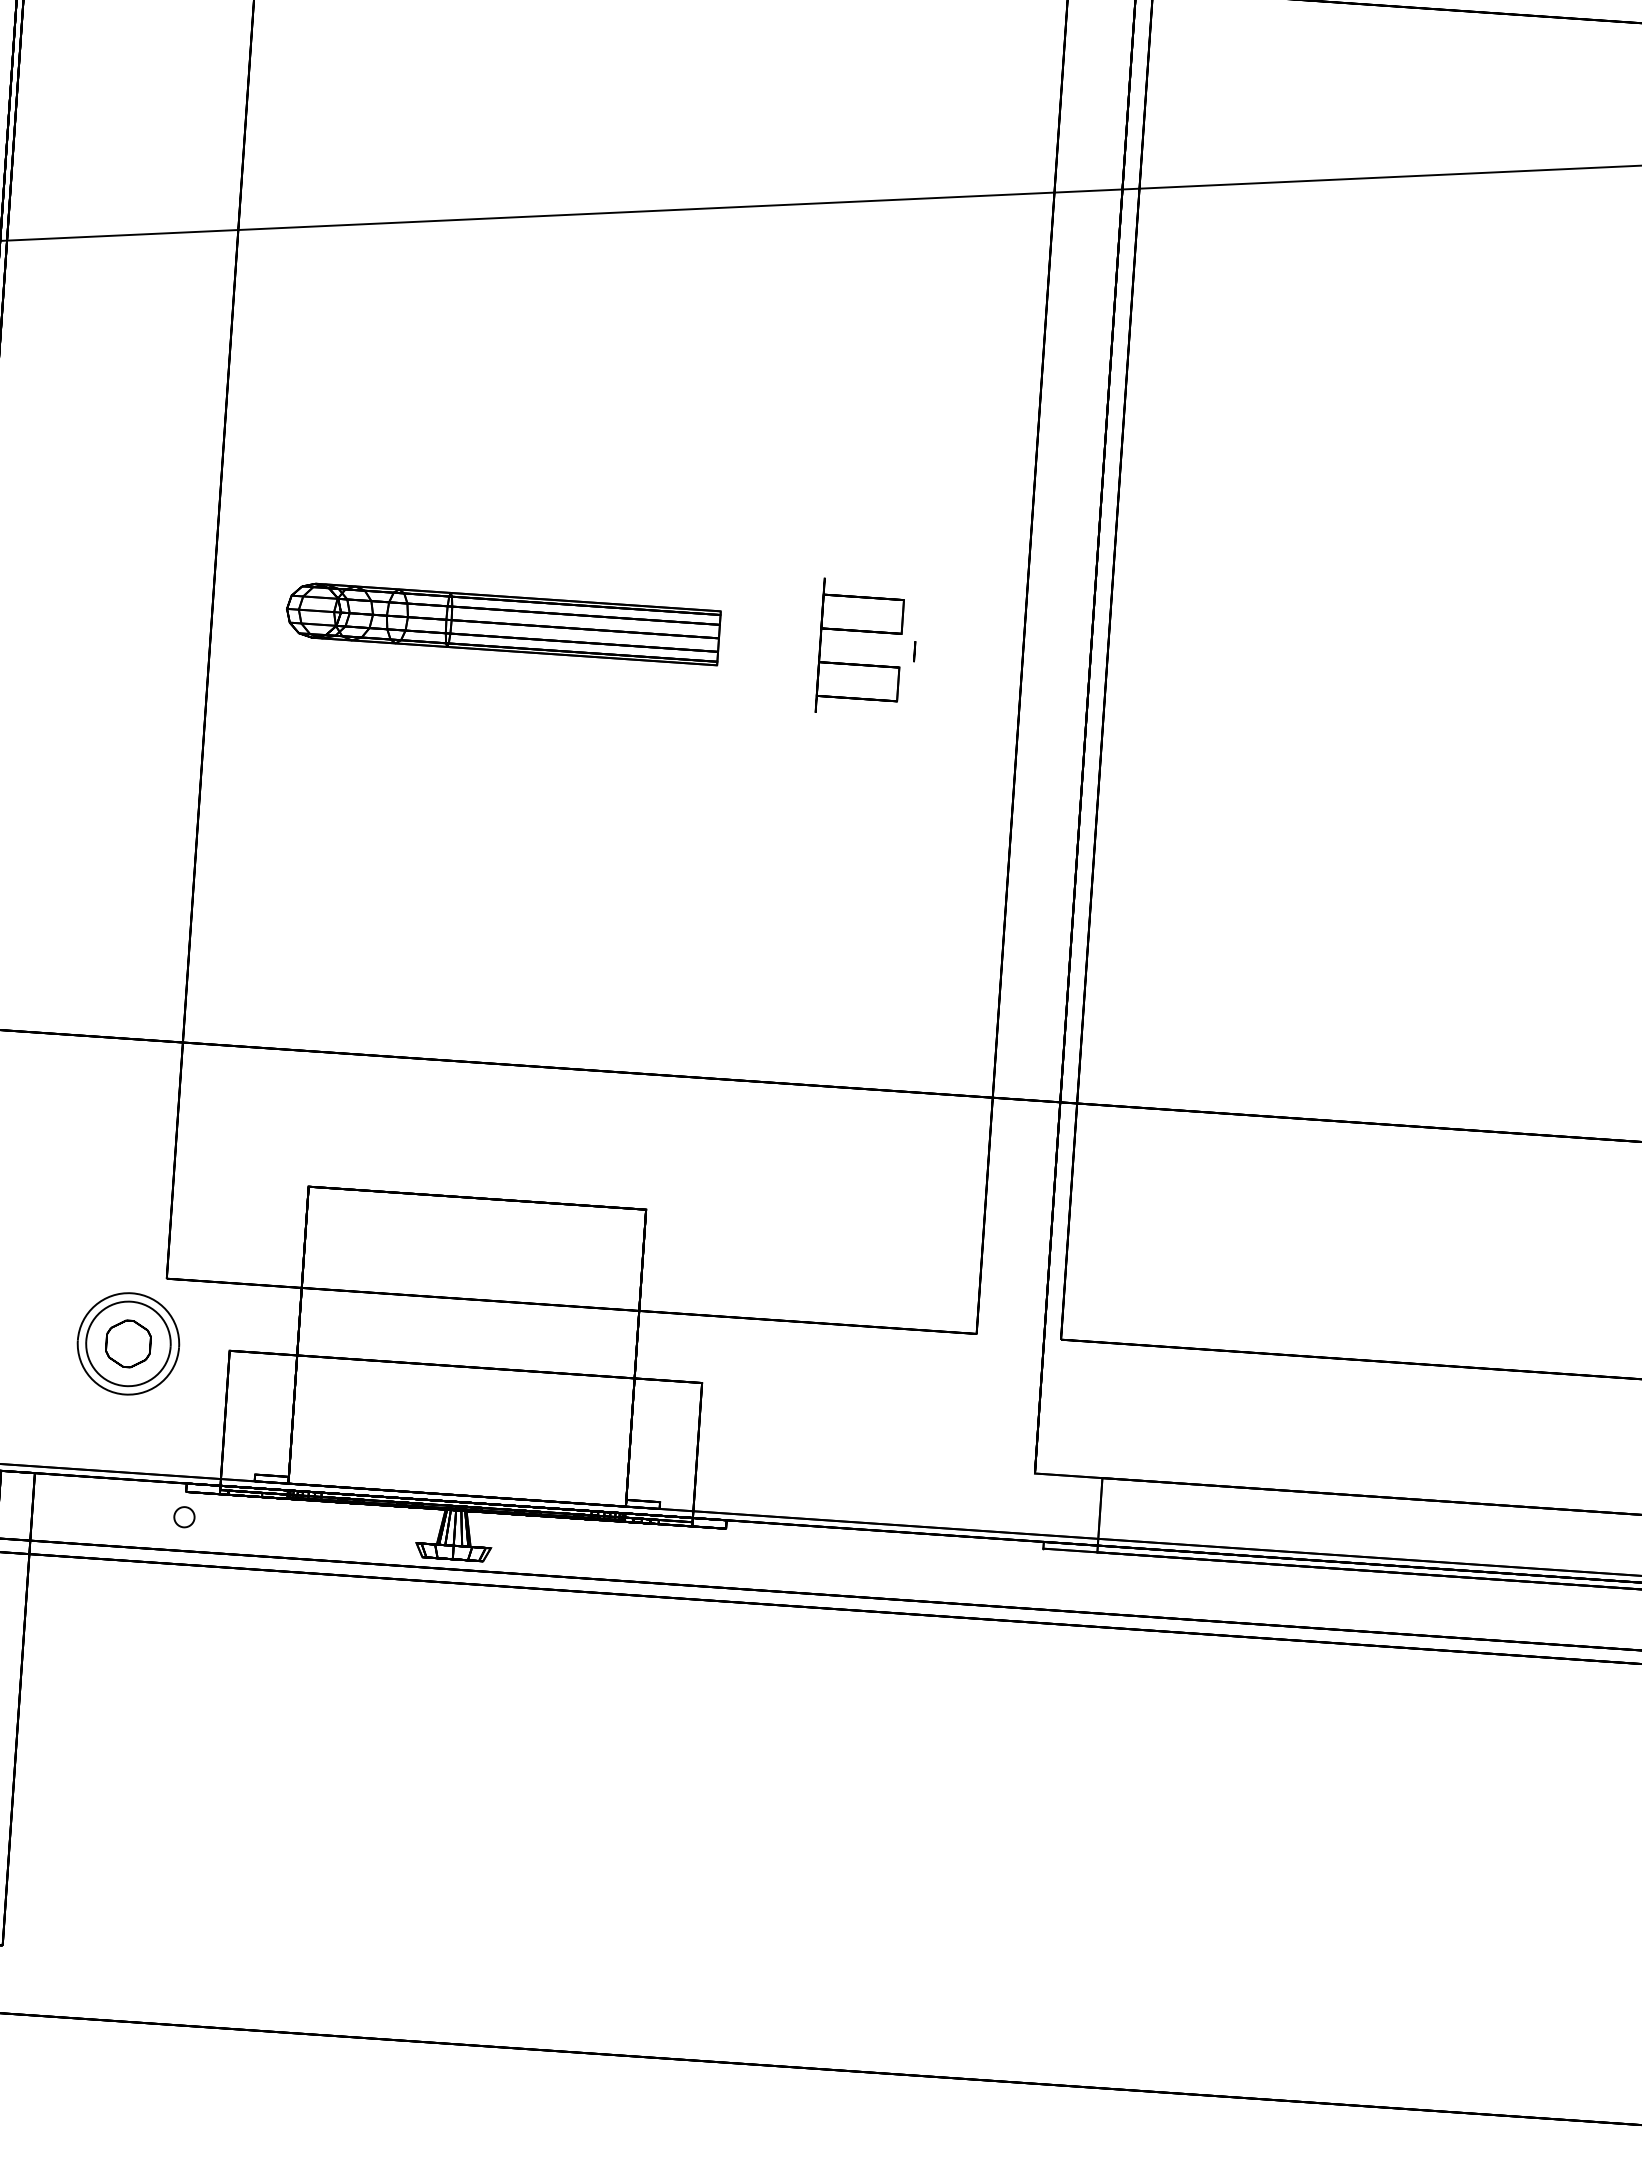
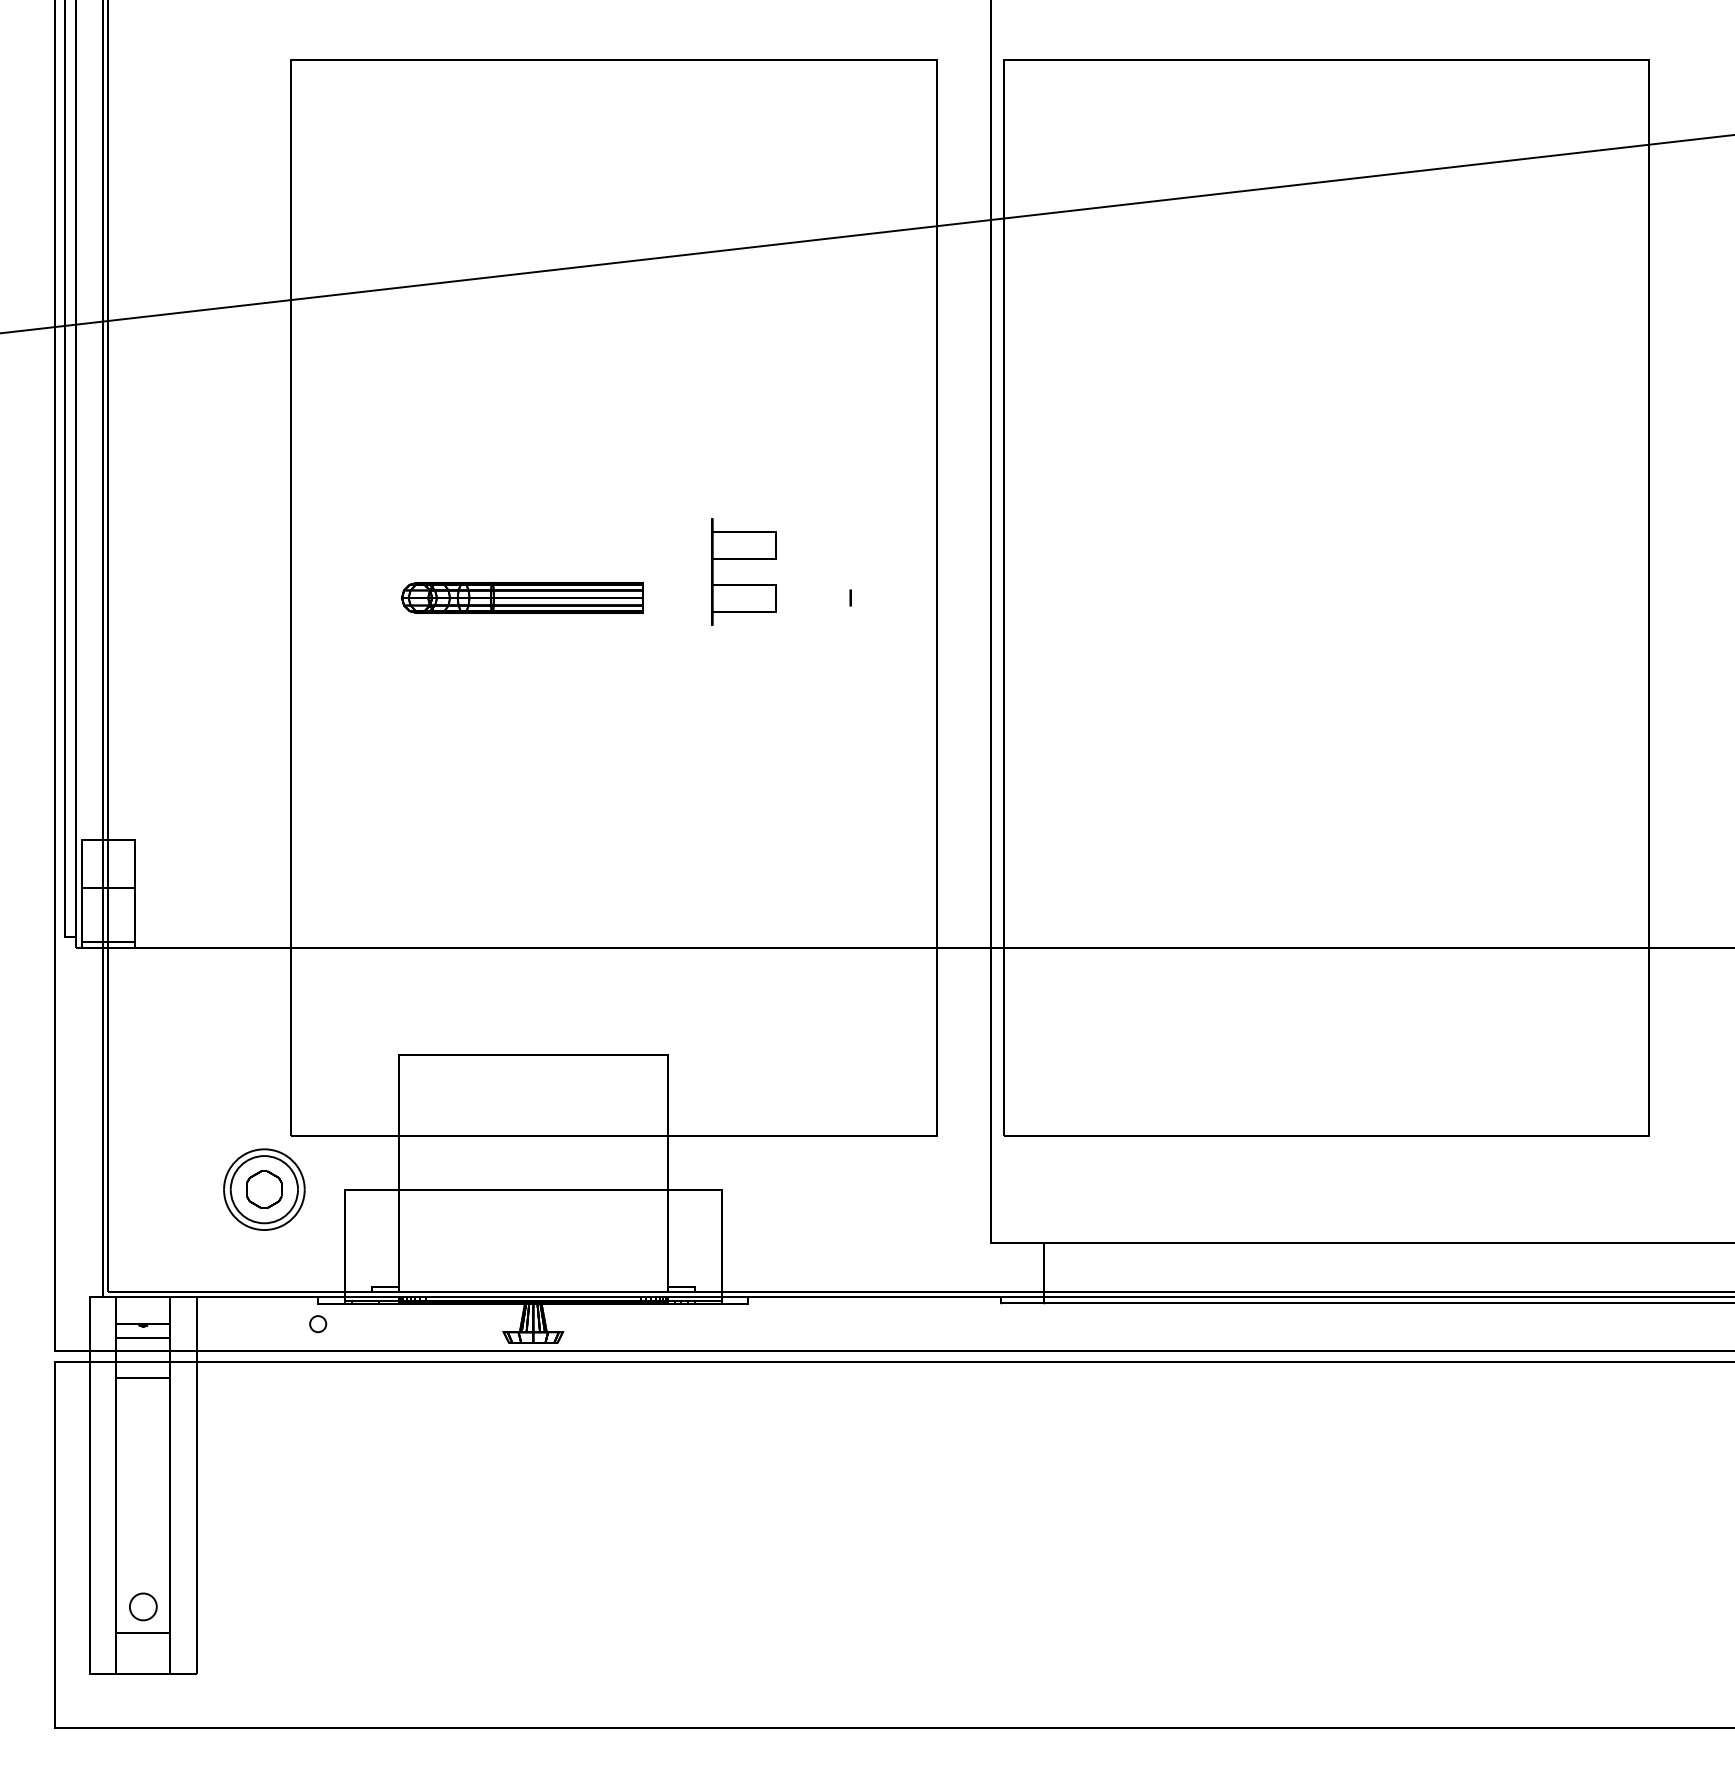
part: (502, 622) -> (522, 597), size x0.7
part: (860, 632) -> (743, 559), moved

